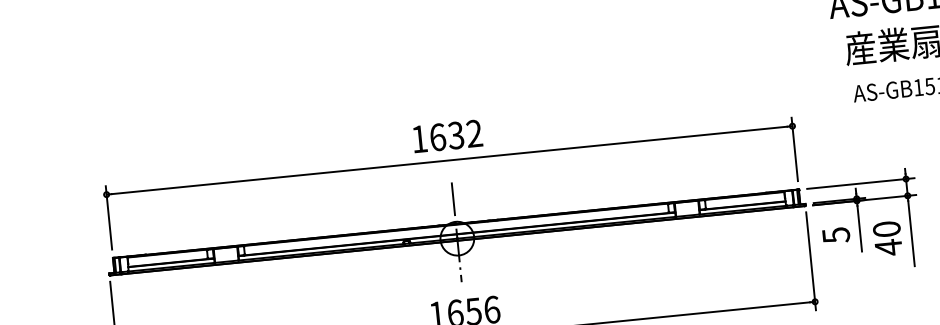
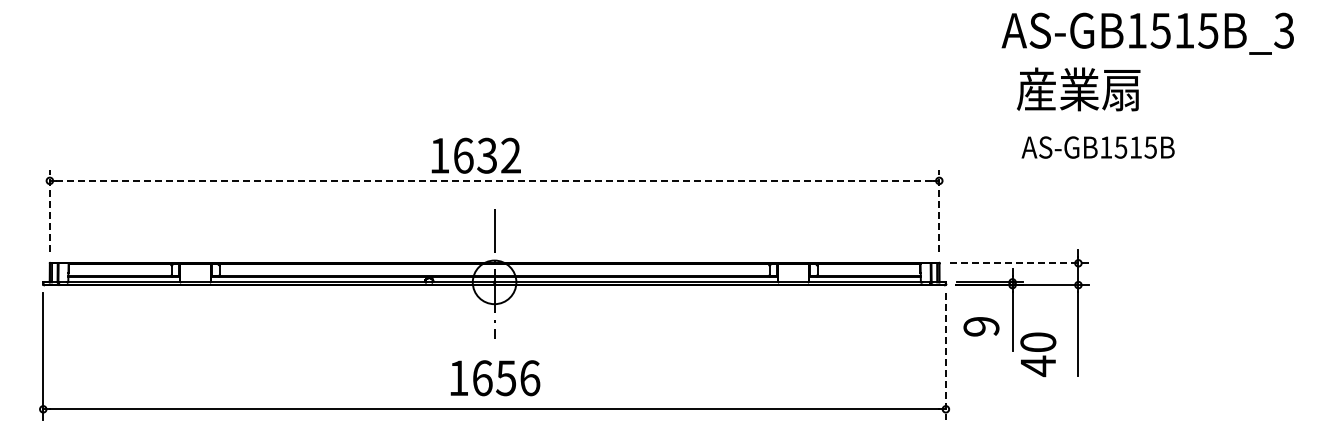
text: (447, 136) -> (475, 155), moved
line: (794, 149) -> (939, 210), solid -> dashed
line: (450, 160) -> (495, 180), solid -> dashed
line: (860, 183) -> (1019, 263), solid -> dashed
line: (108, 217) -> (49, 210), solid -> dashed
text: (836, 235) -> (981, 327), 5 -> 9
text: (887, 238) -> (1038, 354), moved
line: (810, 261) -> (945, 357), solid -> dashed

